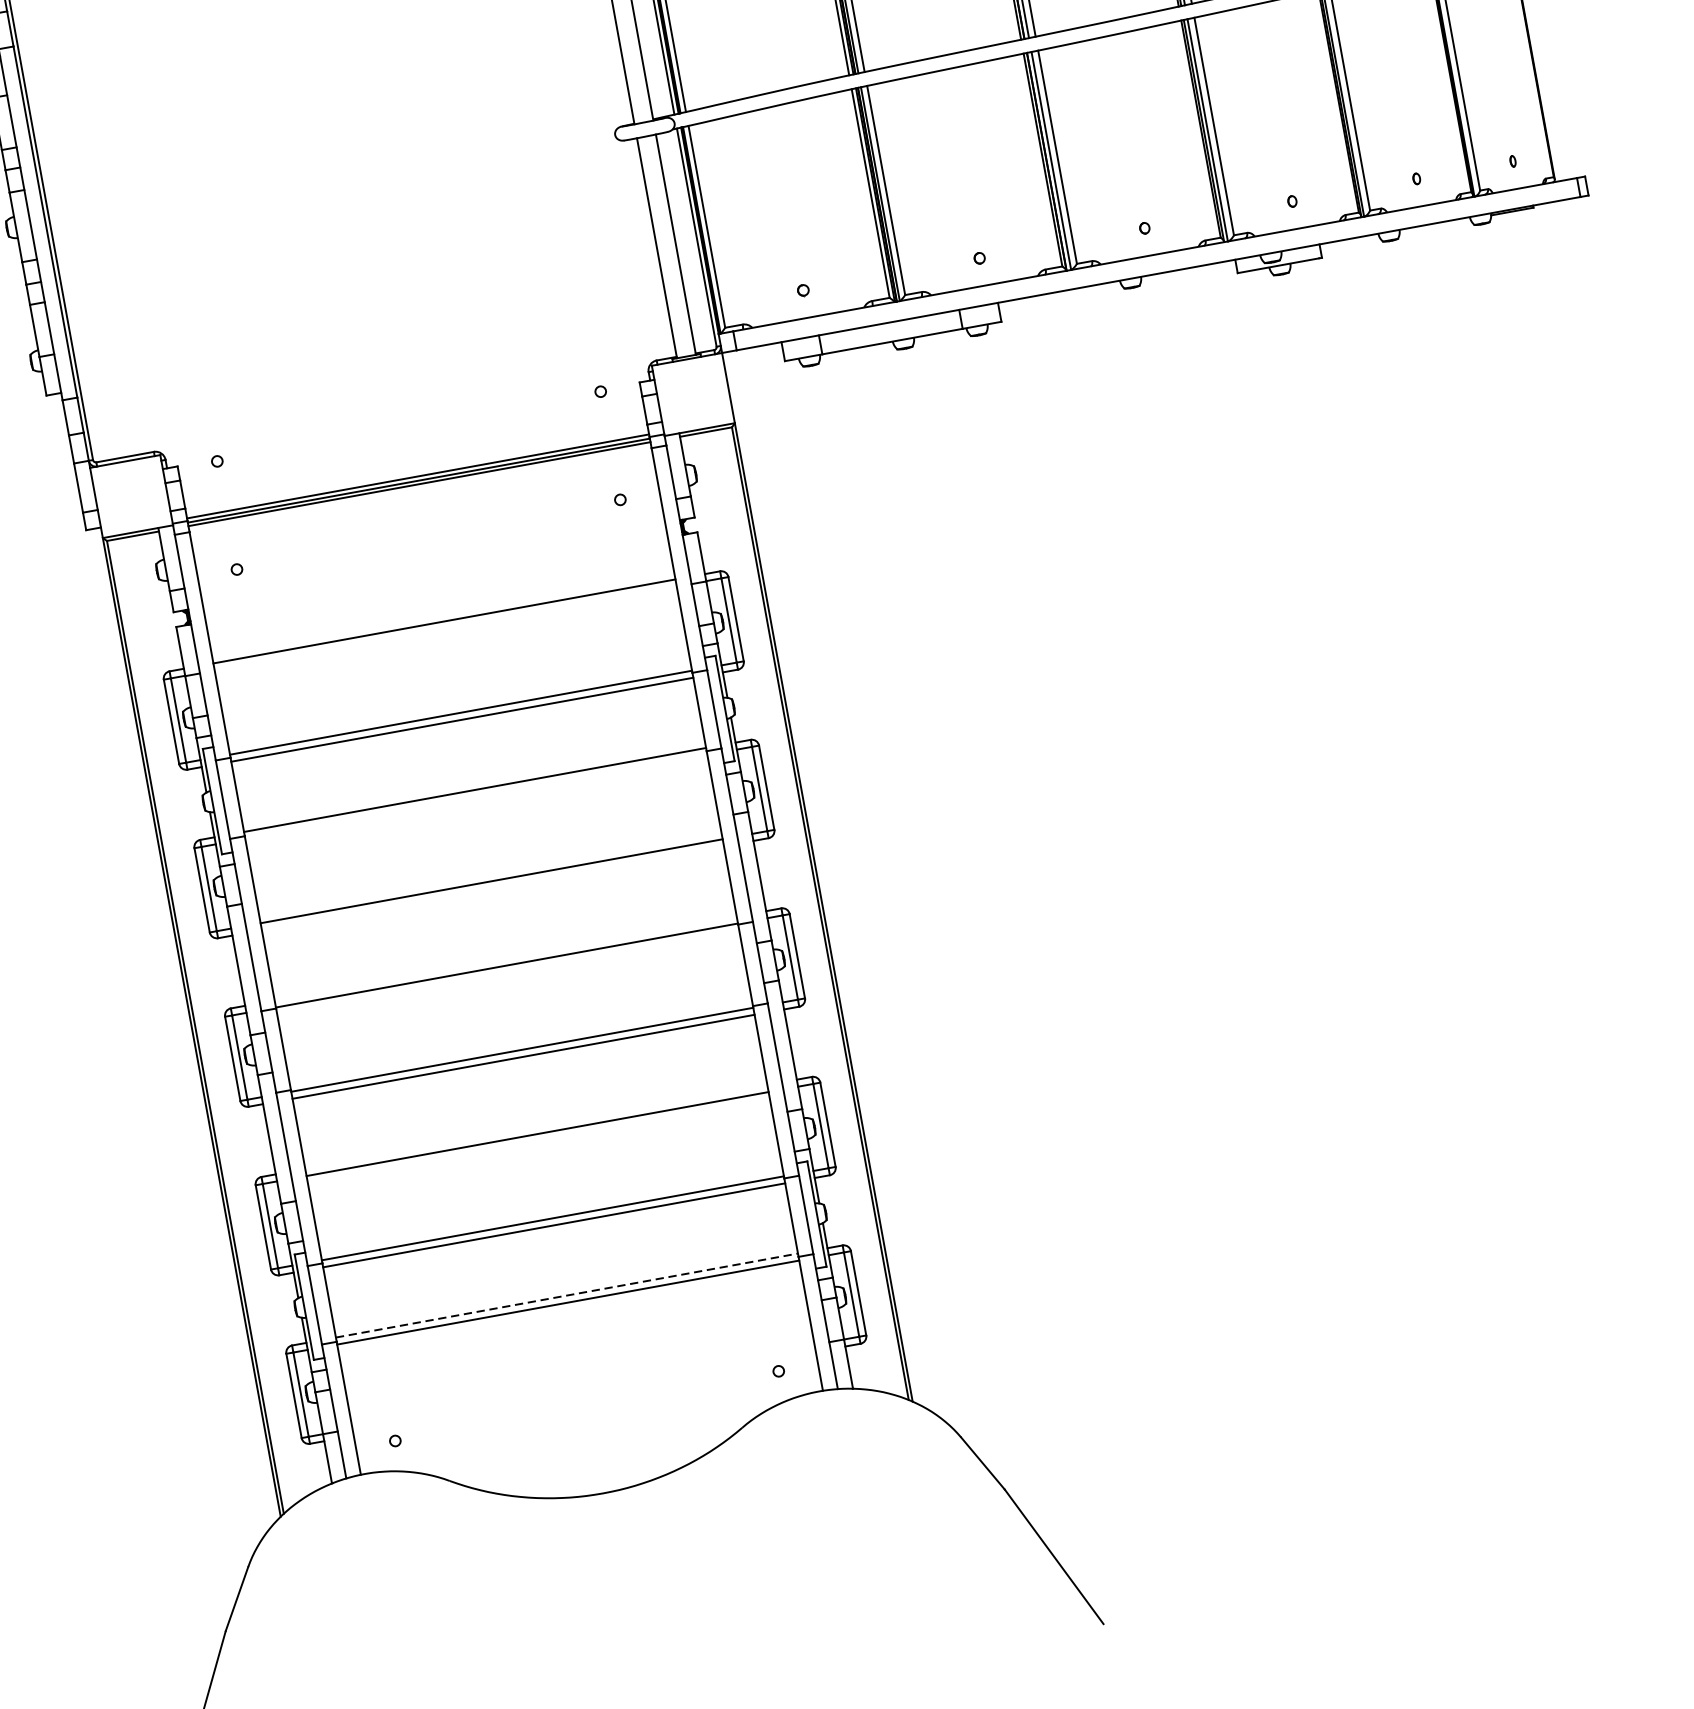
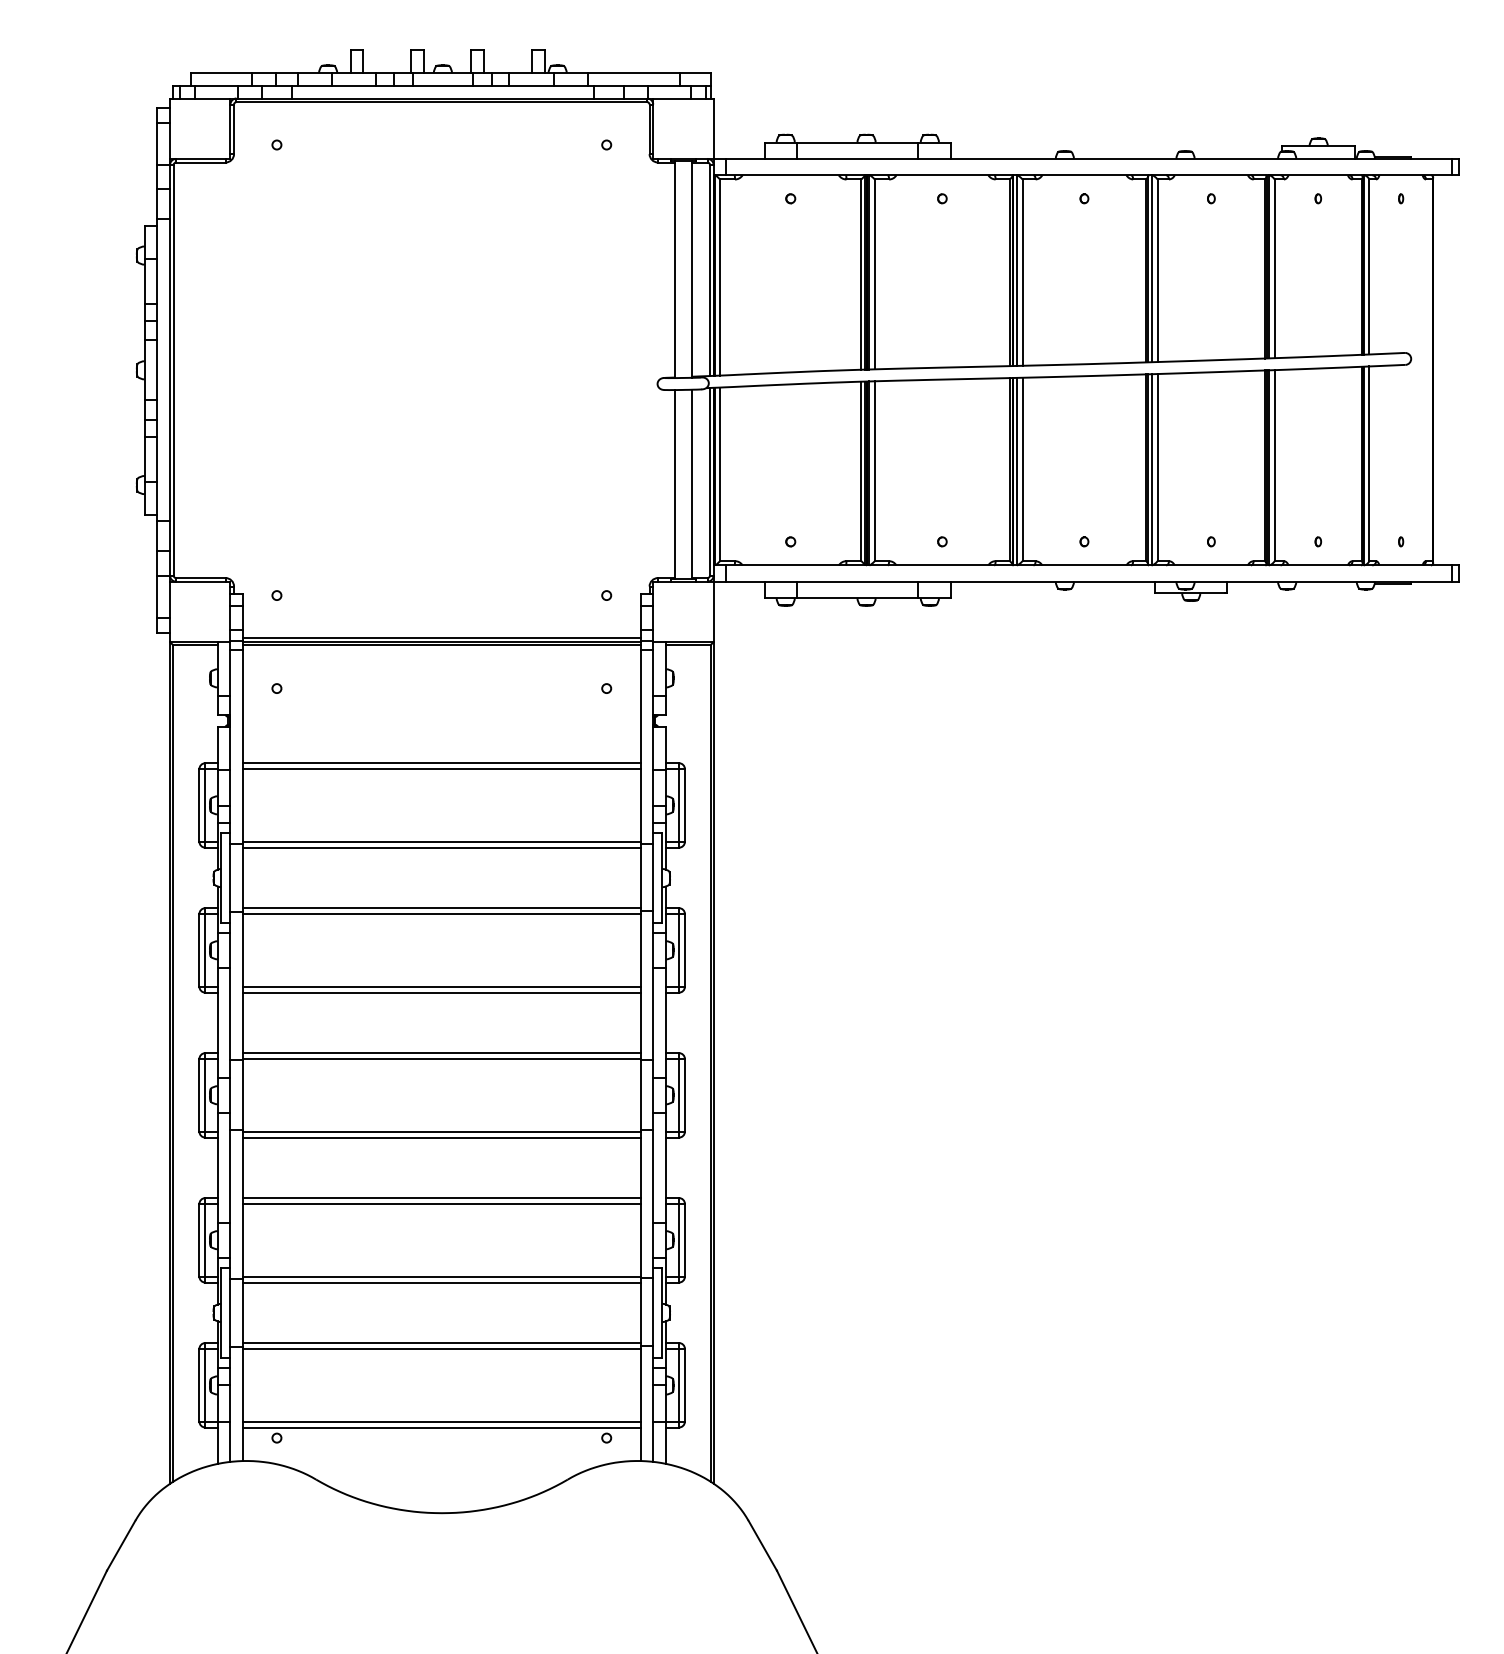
line: (445, 628) -> (441, 769), added
line: (476, 797) -> (441, 914), added
line: (492, 888) -> (441, 992), added
line: (505, 959) -> (441, 1053), added
line: (536, 1127) -> (441, 1198), added
line: (566, 1296) -> (441, 1343), dashed -> solid
line: (583, 1386) -> (441, 1421), added
line: (584, 1393) -> (441, 1427), added

